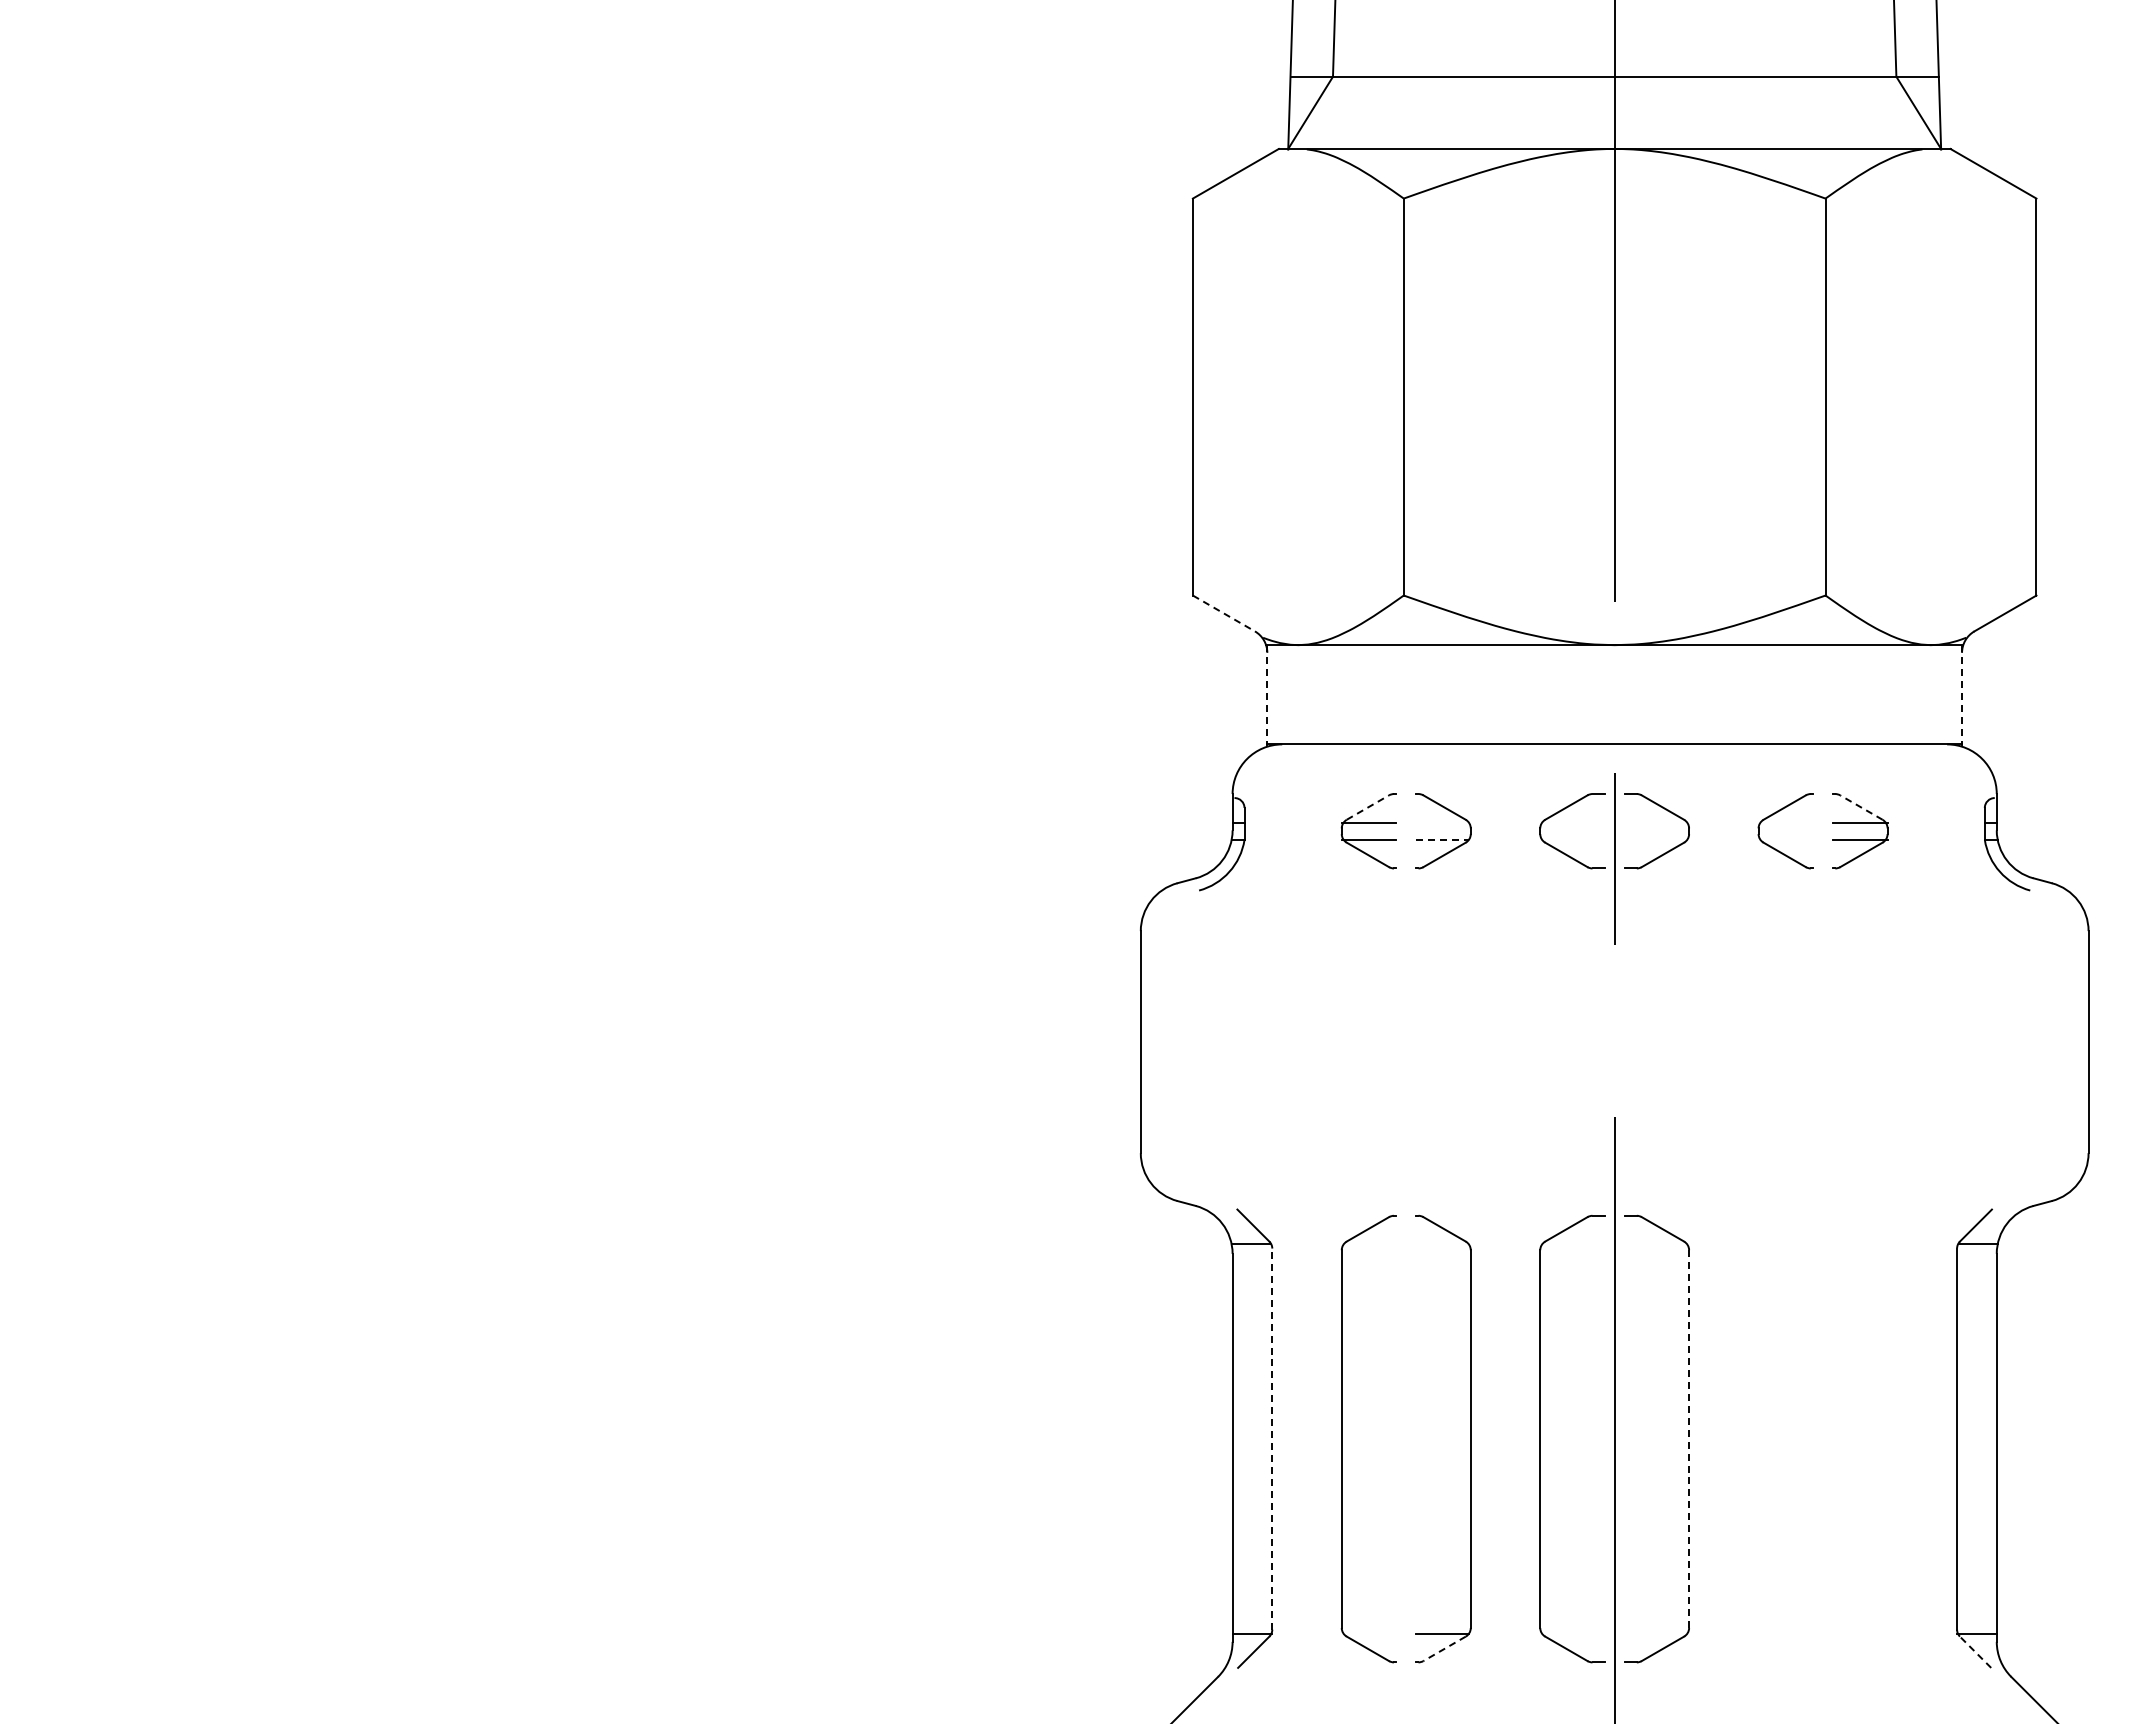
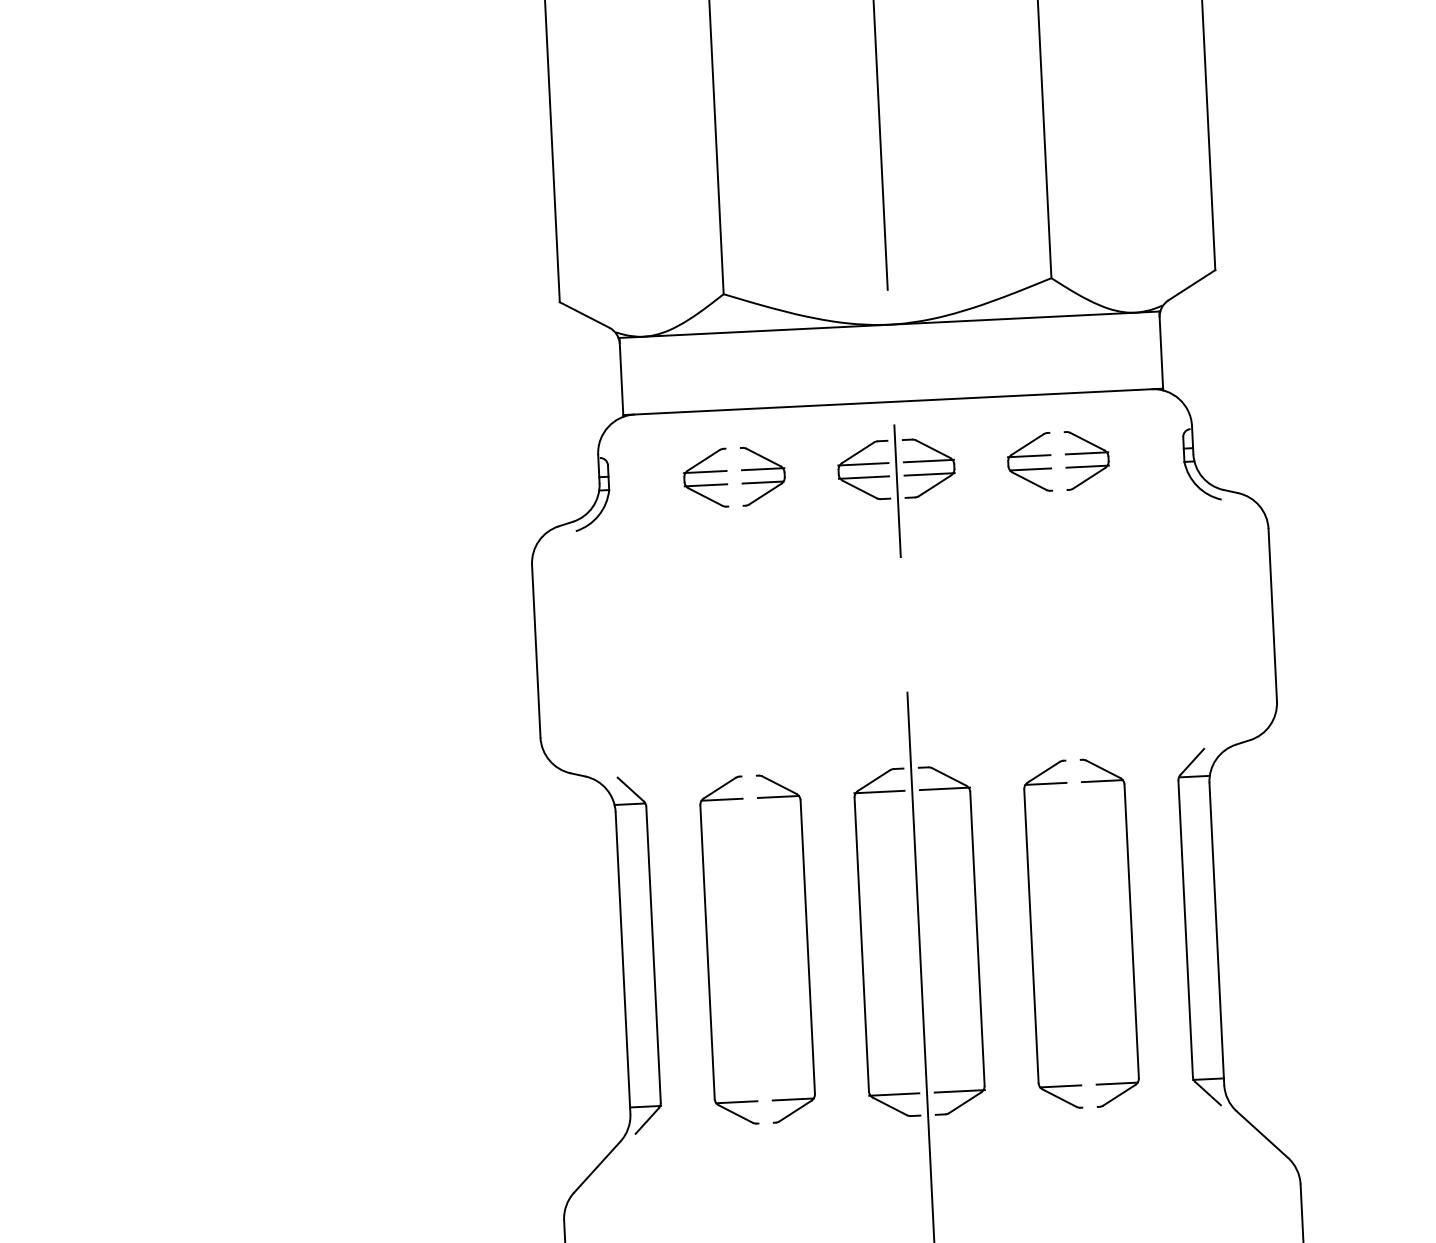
line: (1223, 613) -> (584, 315), dashed -> solid
line: (1267, 695) -> (621, 377), dashed -> solid
line: (1962, 695) -> (1161, 350), dashed -> solid
line: (1368, 807) -> (704, 460), dashed -> solid
line: (1861, 807) -> (1087, 441), dashed -> solid
line: (1443, 822) -> (763, 469), added
line: (1572, 822) -> (863, 464), added
line: (1656, 822) -> (928, 460), added
line: (1785, 822) -> (1028, 456), added
line: (1443, 839) -> (763, 482), dashed -> solid
line: (1572, 839) -> (864, 477), added
line: (1656, 839) -> (929, 474), added
line: (1786, 839) -> (1030, 469), added
line: (1369, 1244) -> (721, 799), added
line: (1442, 1244) -> (778, 797), added
line: (1572, 1244) -> (879, 792), added
line: (1656, 1244) -> (944, 788), added
line: (1272, 1439) -> (653, 955), dashed -> solid
line: (1689, 1439) -> (977, 939), dashed -> solid
part: (1759, 1439) -> (1032, 936), added
part: (1887, 1439) -> (1131, 931), added
line: (1369, 1633) -> (736, 1102), added
line: (1572, 1633) -> (894, 1094), added
line: (1656, 1633) -> (959, 1091), added
line: (1444, 1649) -> (795, 1111), dashed -> solid
line: (1975, 1651) -> (1208, 1093), dashed -> solid

